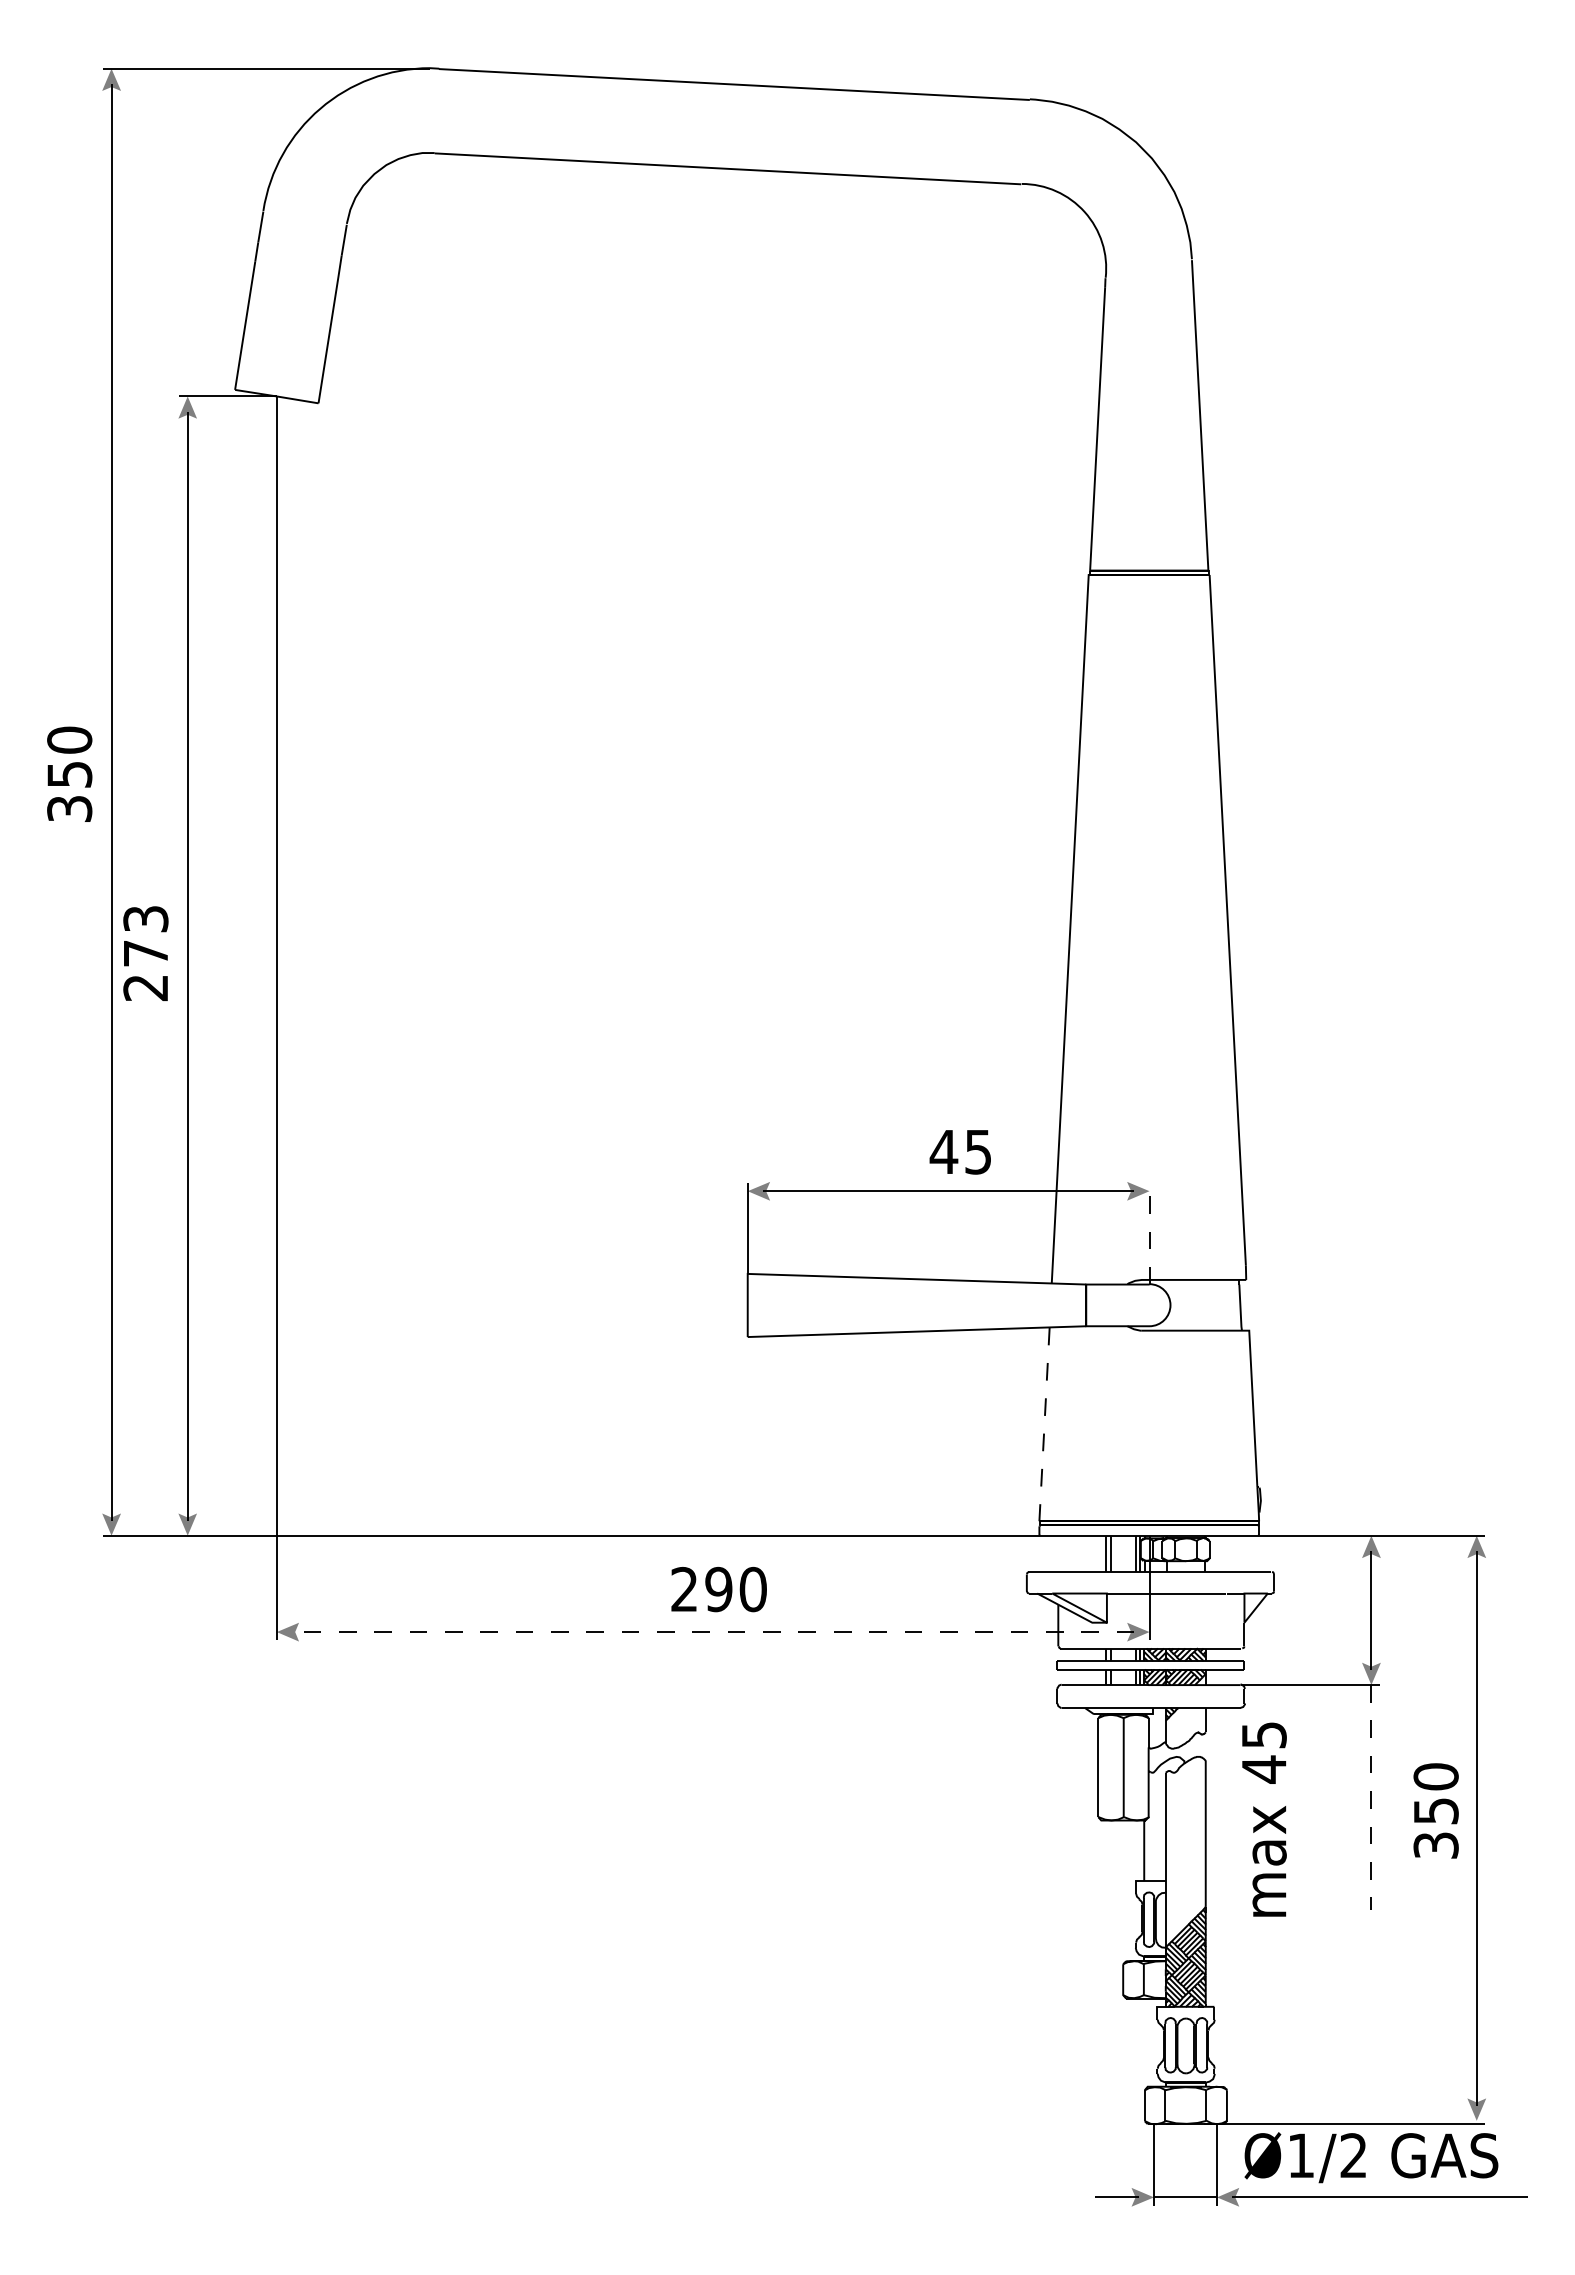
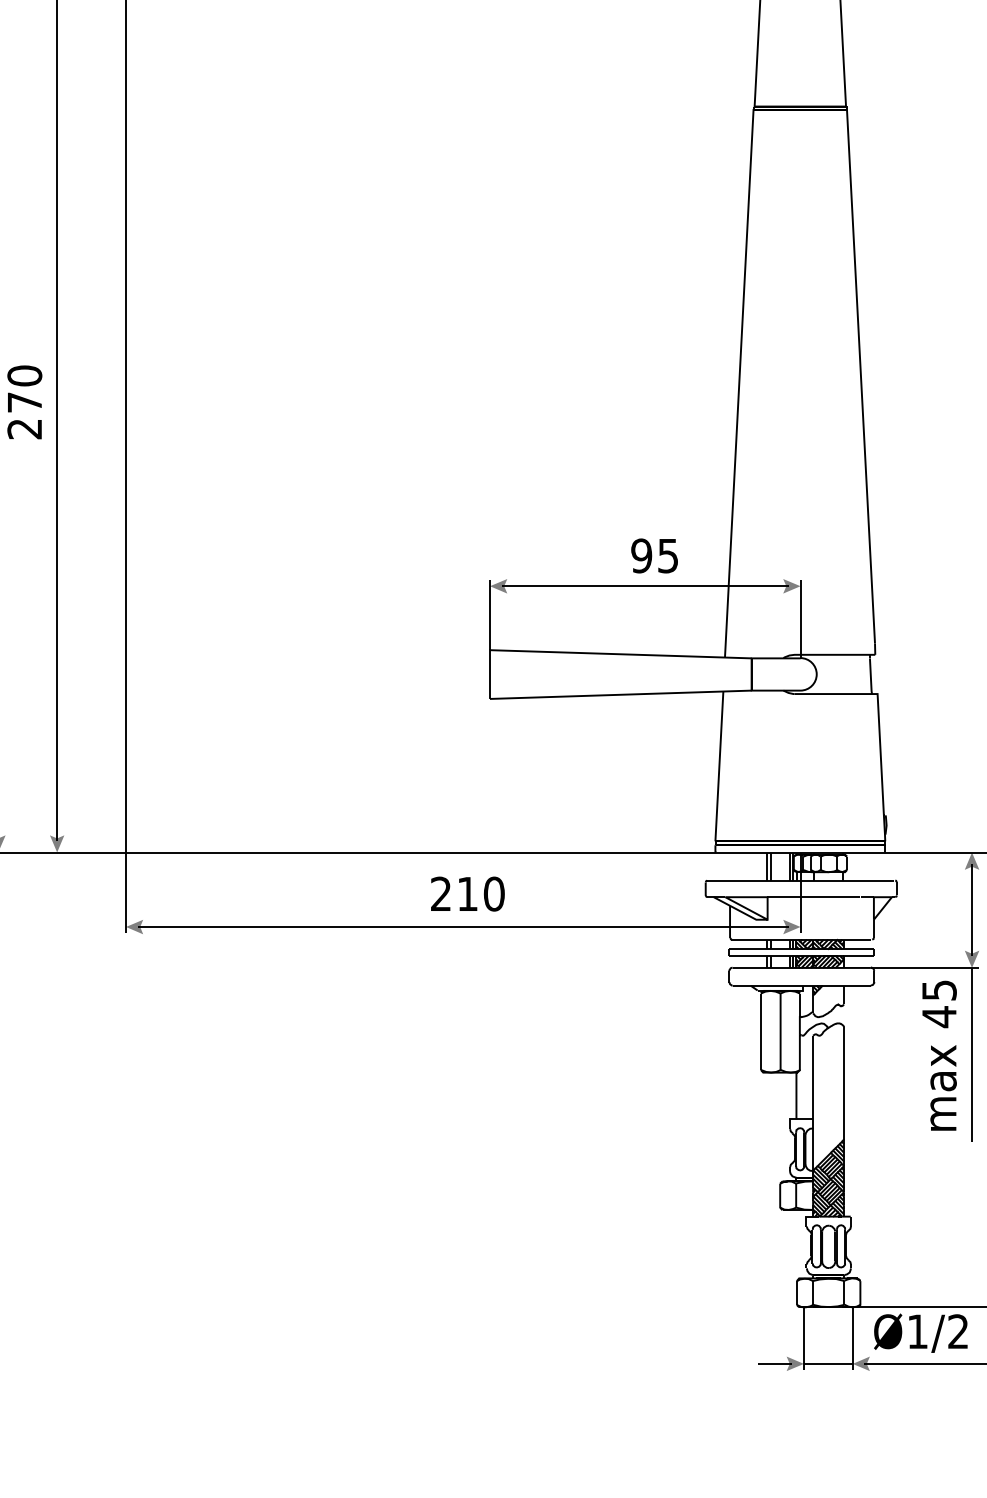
text: (145, 918) -> (24, 375), 273 -> 270
text: (943, 1151) -> (641, 555), 45 -> 95
line: (1149, 1233) -> (800, 618), dashed -> solid
line: (1044, 1424) -> (719, 766), dashed -> solid
text: (718, 1589) -> (467, 894), 290 -> 210
line: (712, 1632) -> (462, 927), dashed -> solid
line: (1371, 1798) -> (972, 1055), dashed -> solid
text: (1264, 1819) -> (939, 1055), moved

